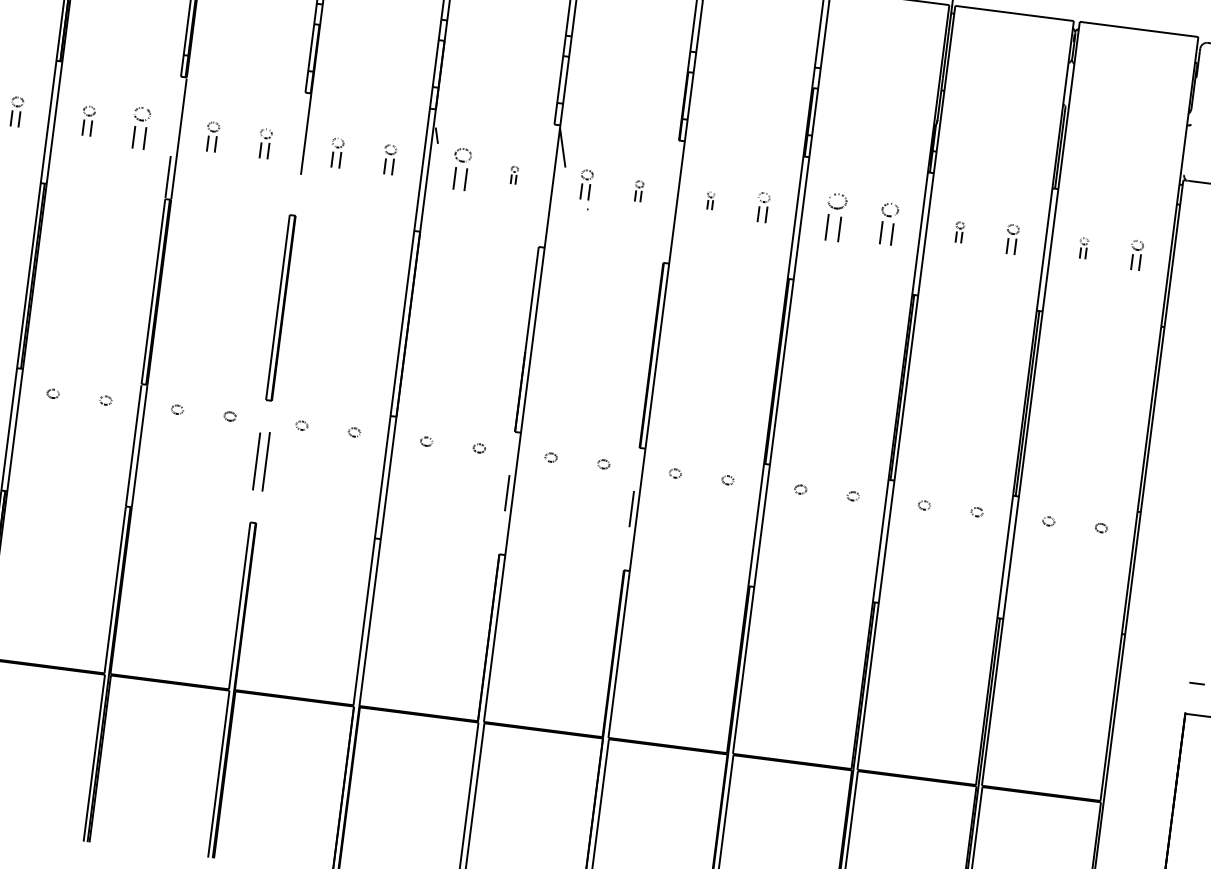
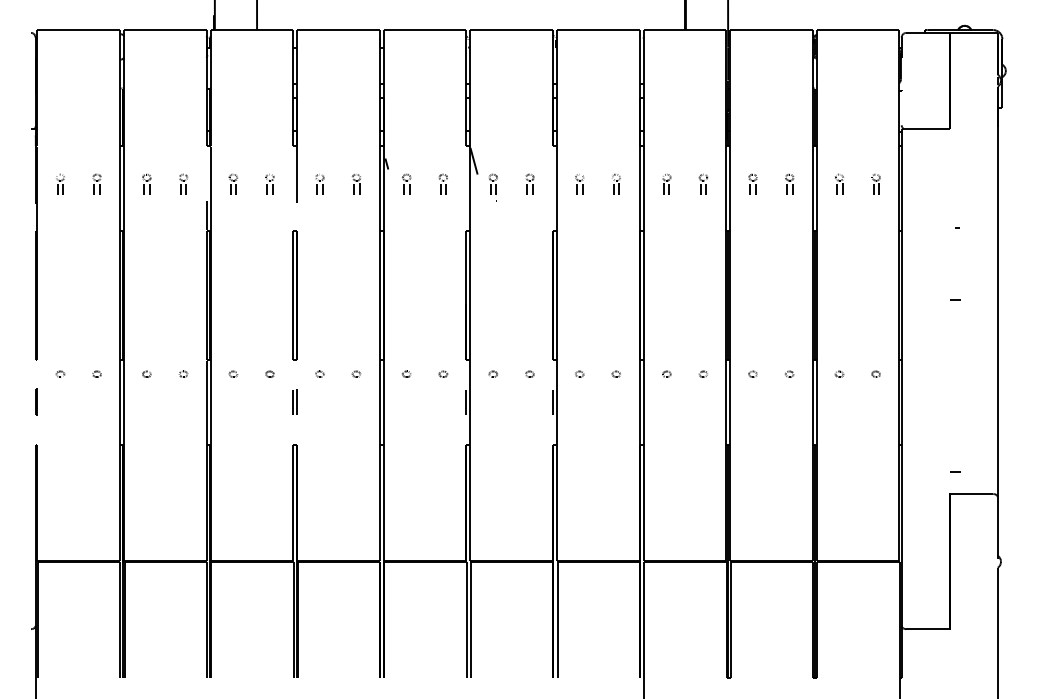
part: (140, 126) -> (183, 183), size x0.71
part: (461, 167) -> (406, 183), size x0.71
part: (513, 173) -> (442, 183), size x1.67
part: (638, 189) -> (529, 183), size x1.43
part: (710, 200) -> (579, 184), size x1.67
part: (835, 215) -> (666, 183), size x0.62
part: (887, 221) -> (702, 183), size x0.71
part: (958, 231) -> (752, 183), size x1.43
part: (1082, 246) -> (838, 183), size x1.43
part: (260, 460) -> (294, 401), size x0.62

